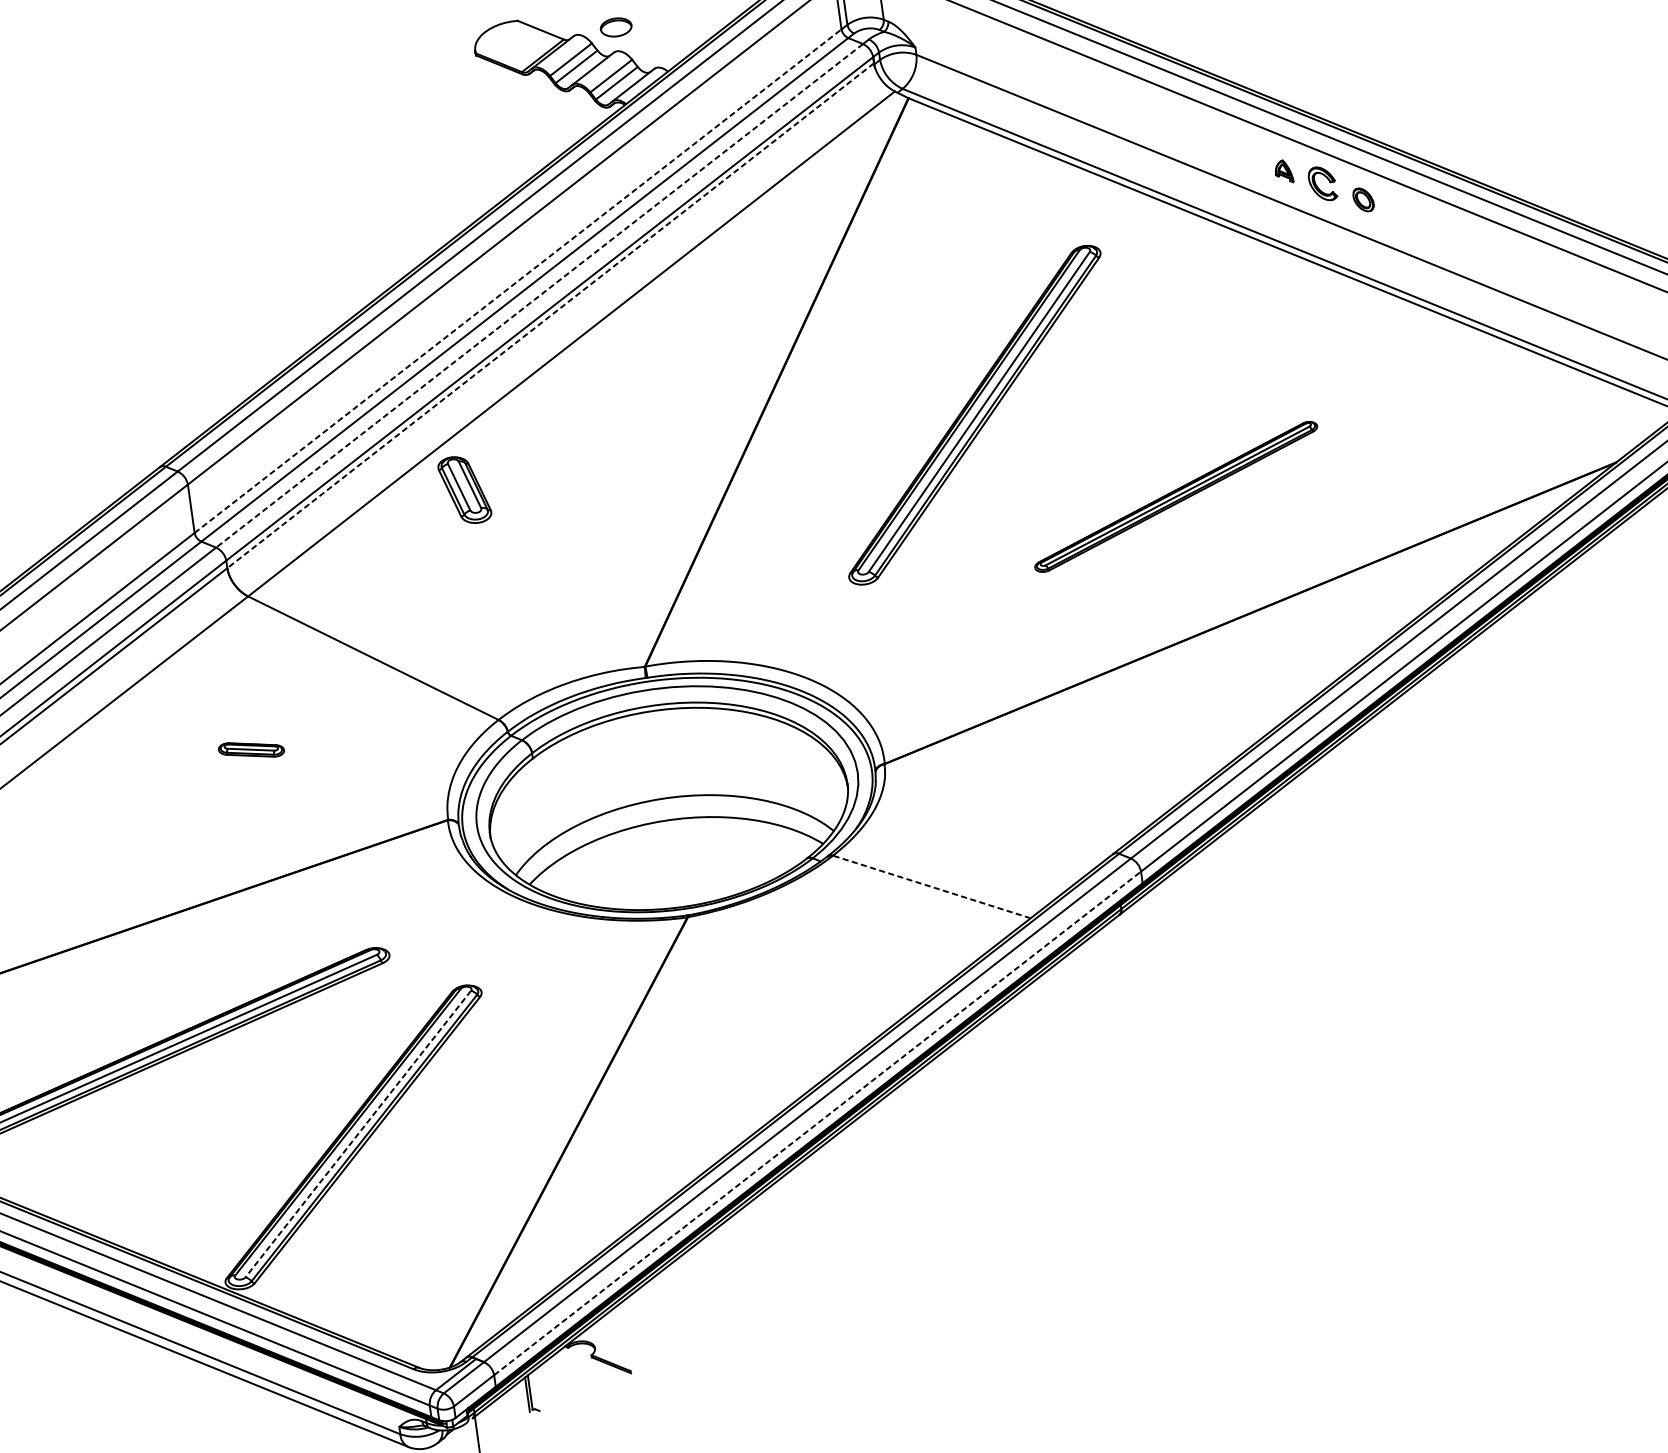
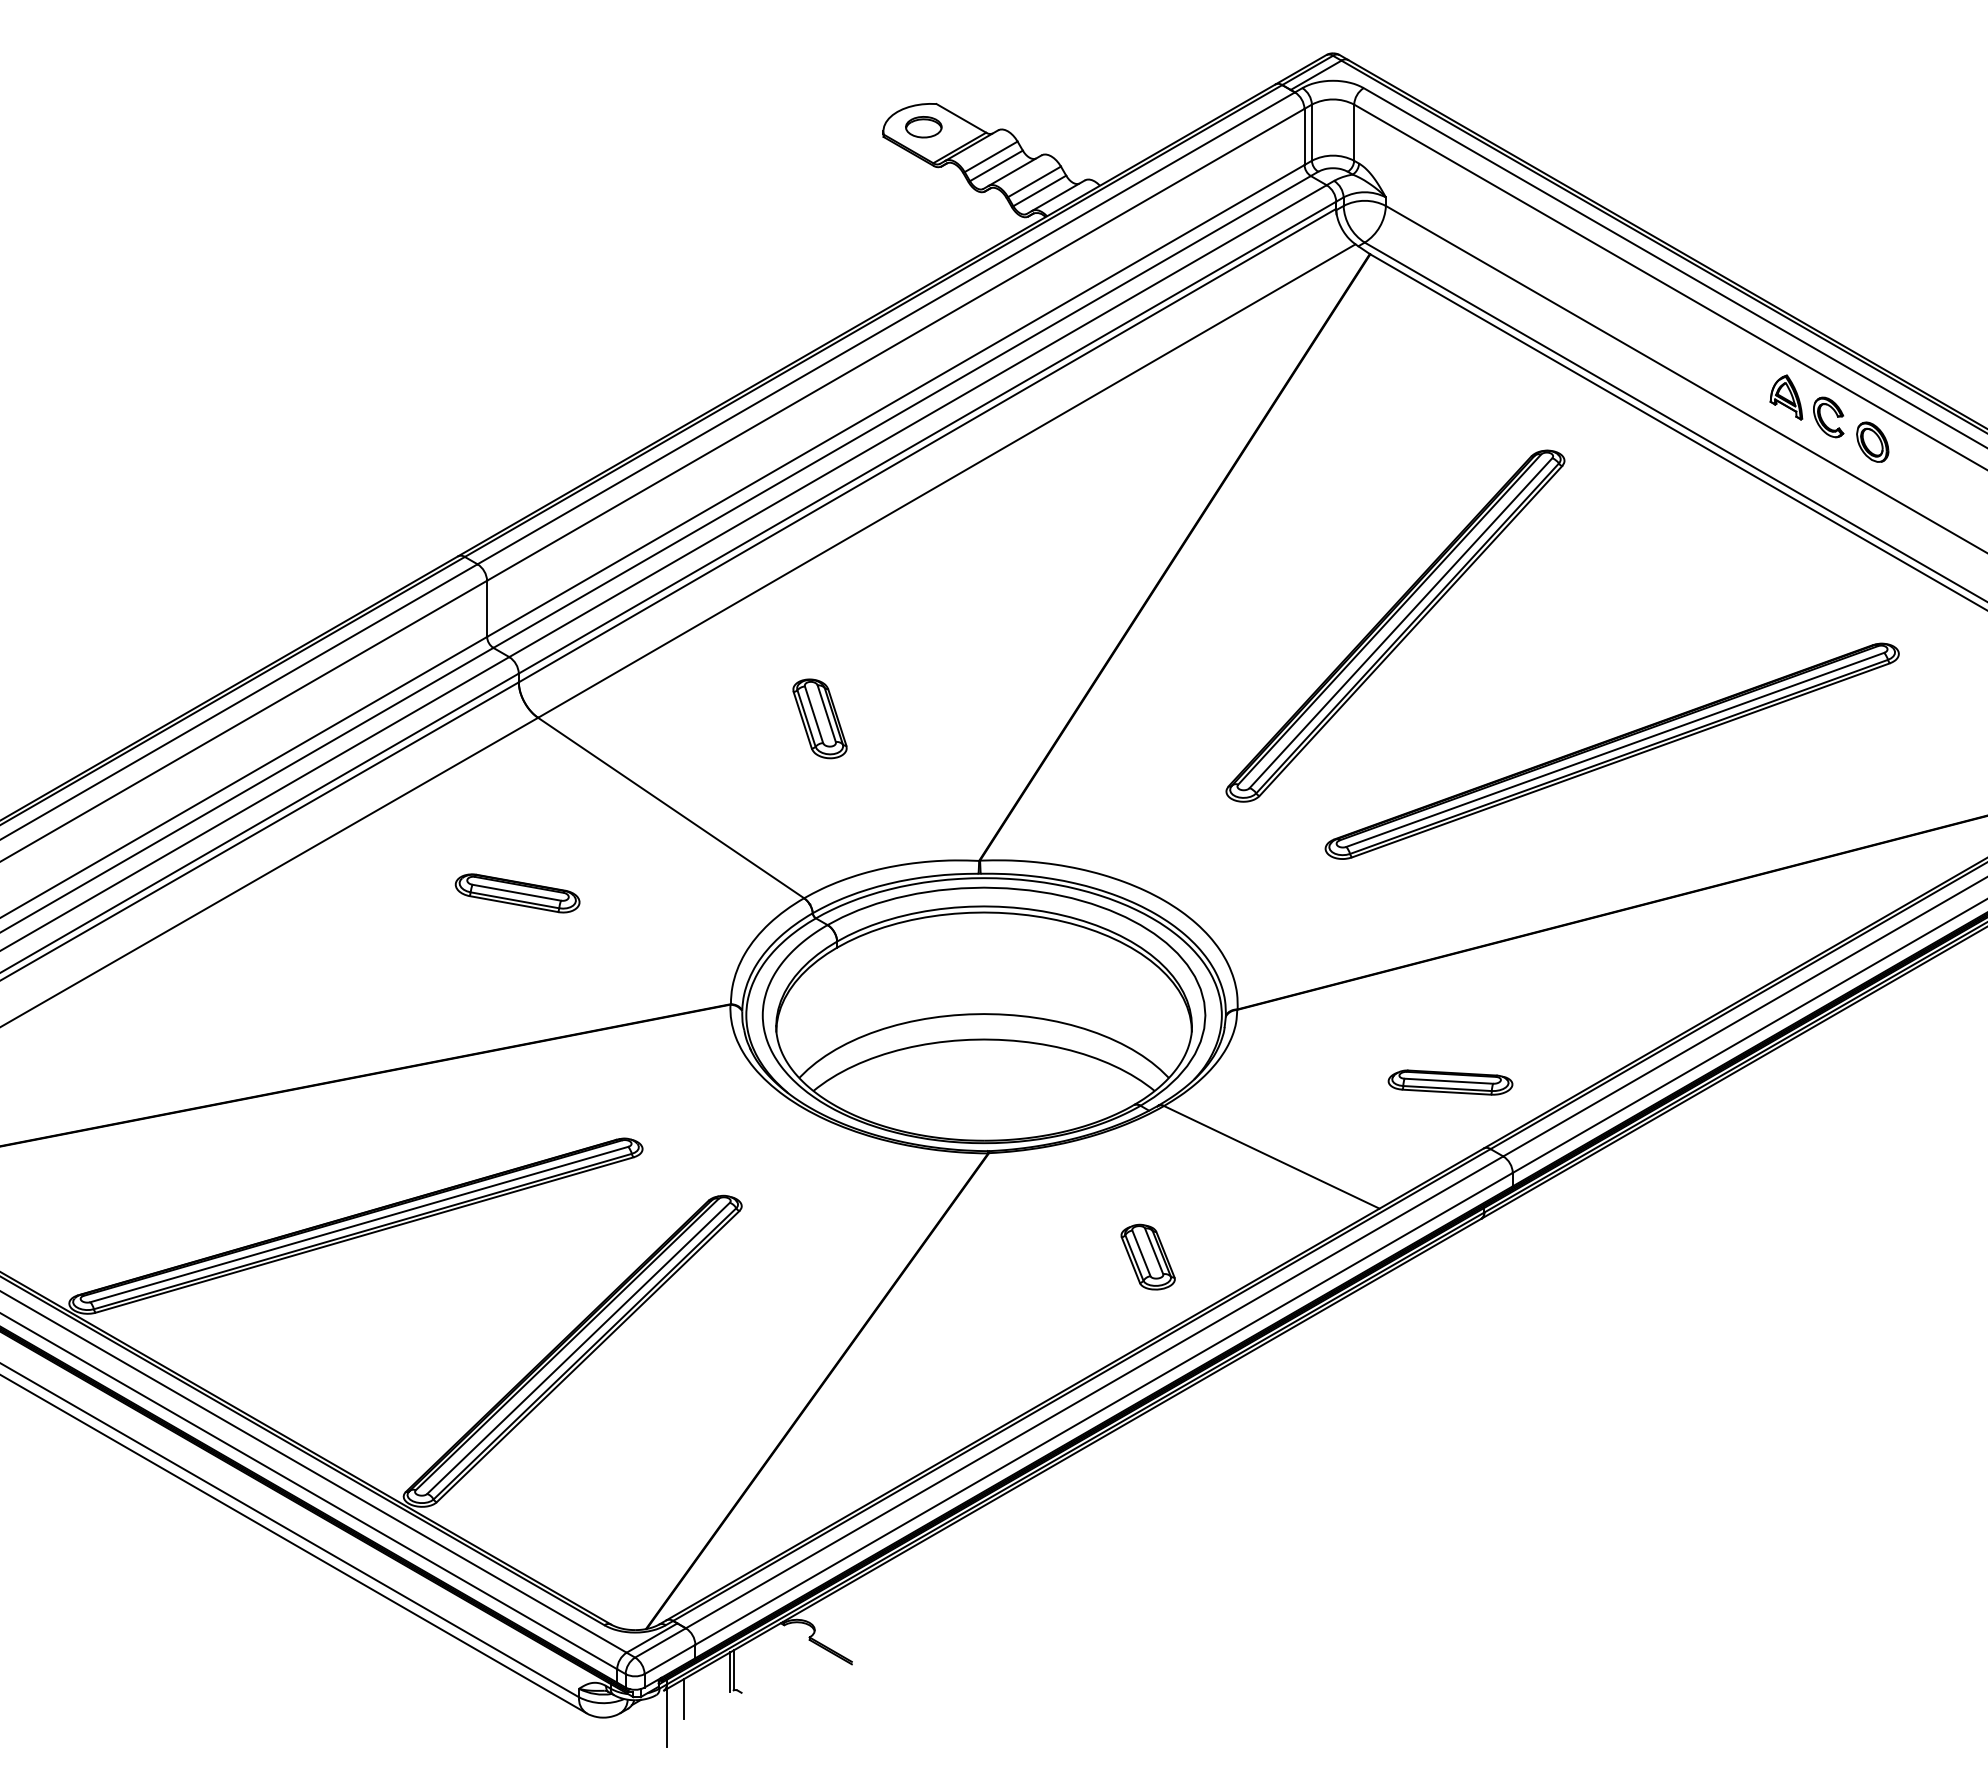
part: (615, 27) -> (923, 127), moved
part: (1283, 171) -> (1786, 397), size x1.67
part: (1363, 199) -> (1872, 441), size x1.43
line: (517, 281) -> (895, 401), dashed -> solid
line: (540, 296) -> (918, 421), dashed -> solid
line: (550, 315) -> (927, 445), dashed -> solid
part: (464, 489) -> (819, 718), moved
part: (1175, 496) -> (1611, 750), size x1.67
part: (251, 750) -> (517, 893), size x1.67
part: (1076, 801) -> (1450, 1082), added
line: (931, 887) -> (1271, 1157), dashed -> solid
part: (836, 987) -> (1147, 1256), added
line: (817, 1123) -> (1104, 1408), dashed -> solid
line: (358, 1134) -> (578, 1348), dashed -> solid
line: (490, 1423) -> (683, 1699), added

